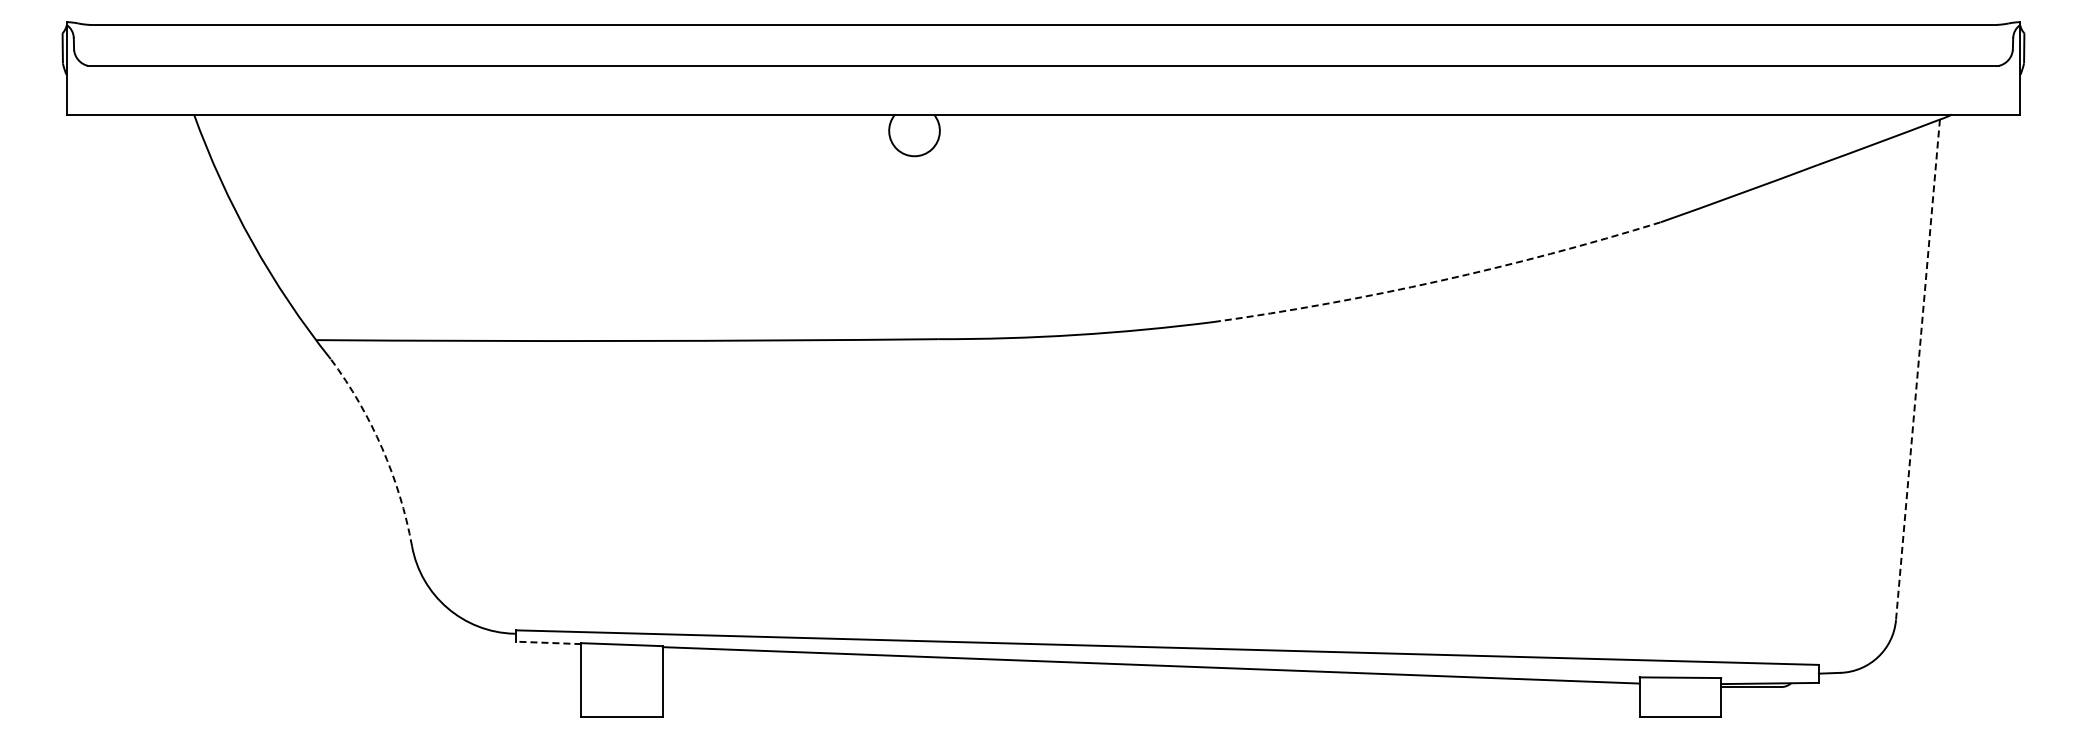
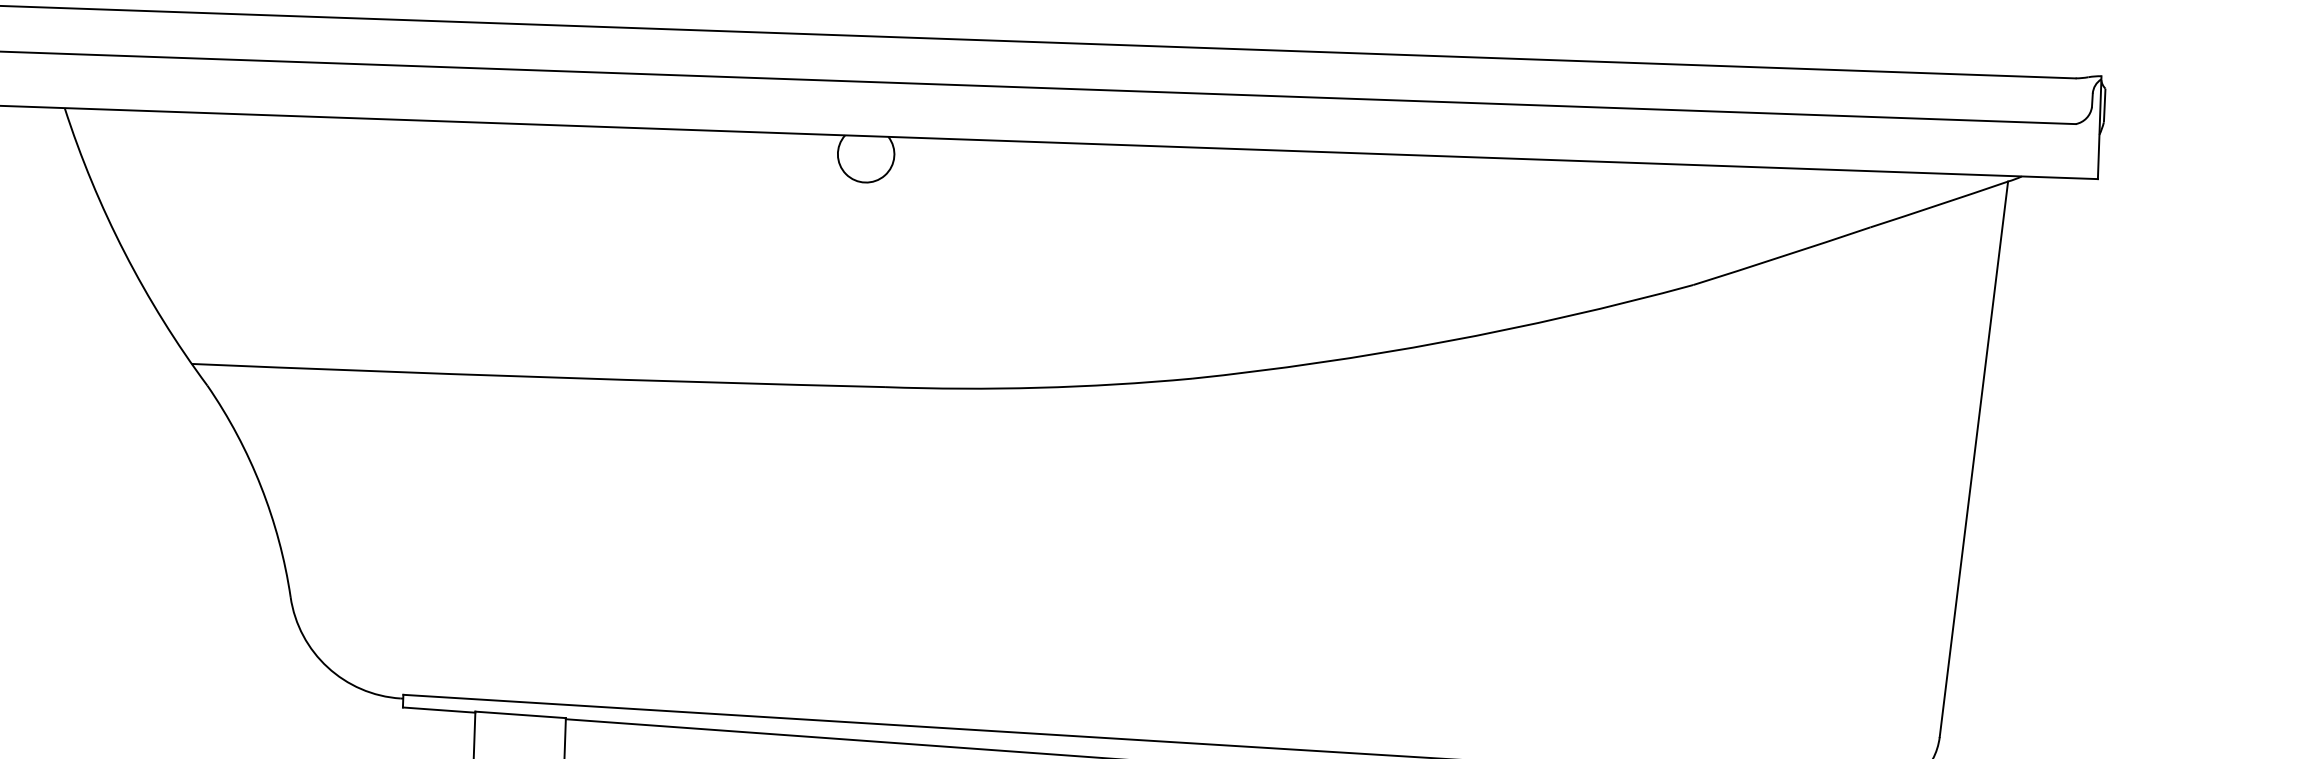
arc: (1439, 281) -> (1444, 342), dashed -> solid
line: (1917, 370) -> (1973, 460), dashed -> solid
arc: (382, 448) -> (261, 487), dashed -> solid
line: (548, 642) -> (438, 709), dashed -> solid

